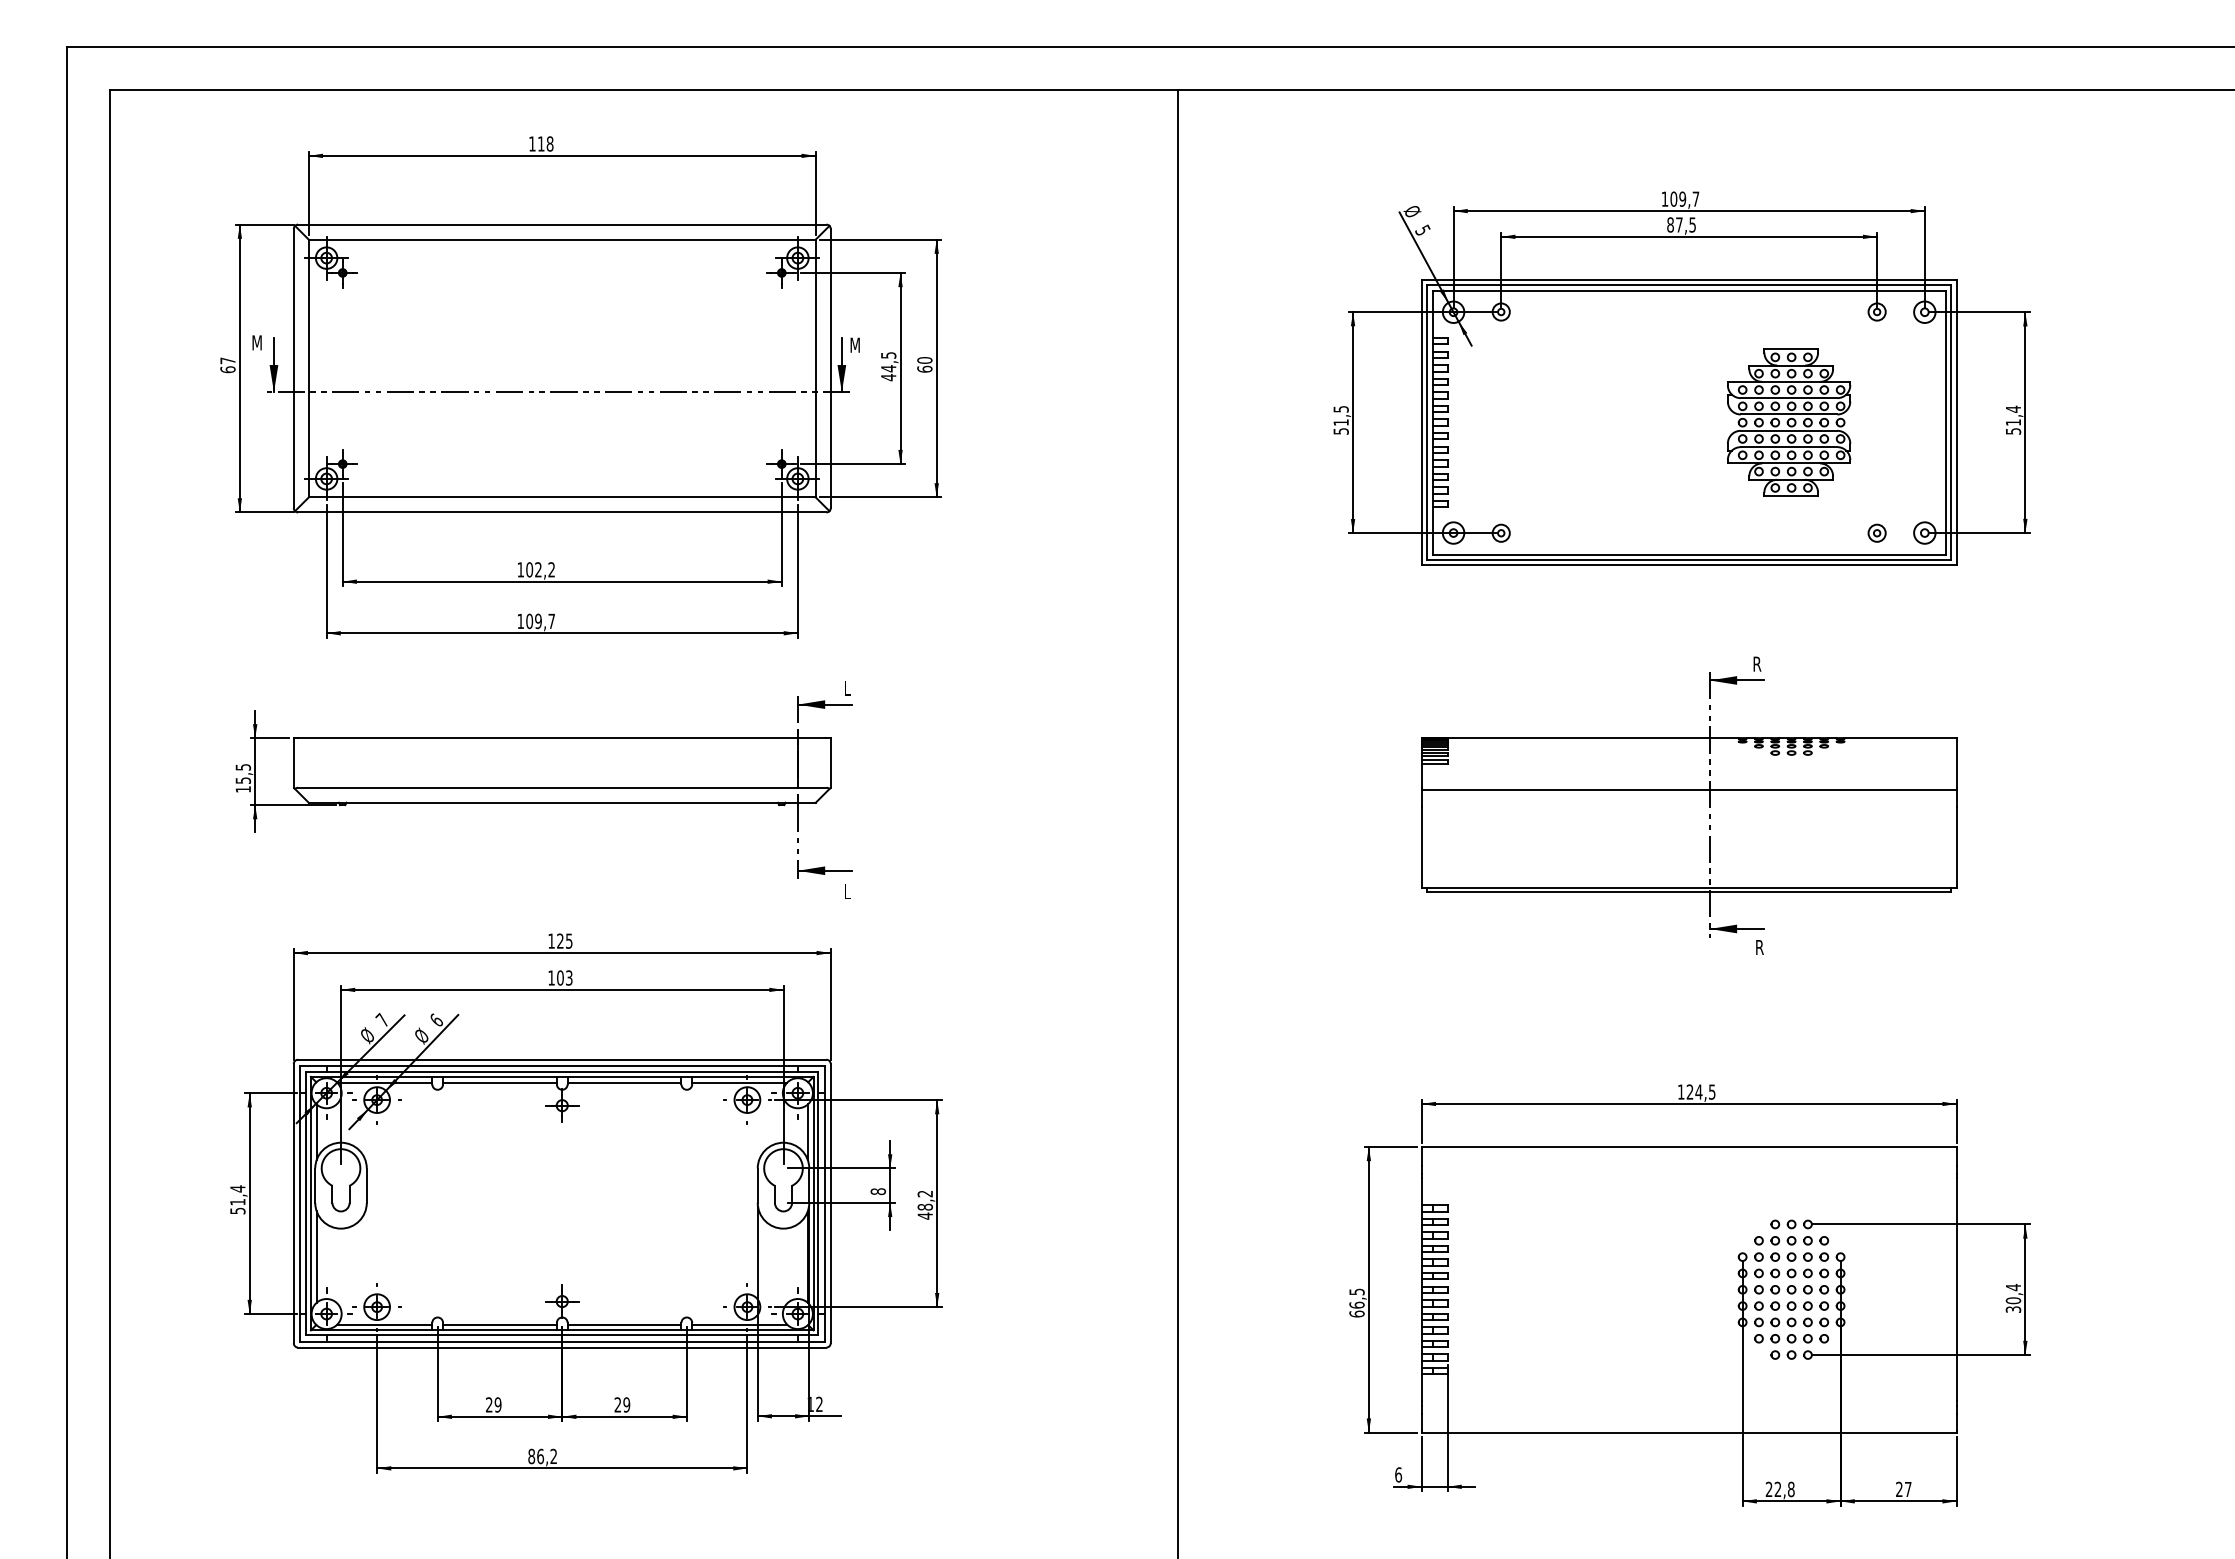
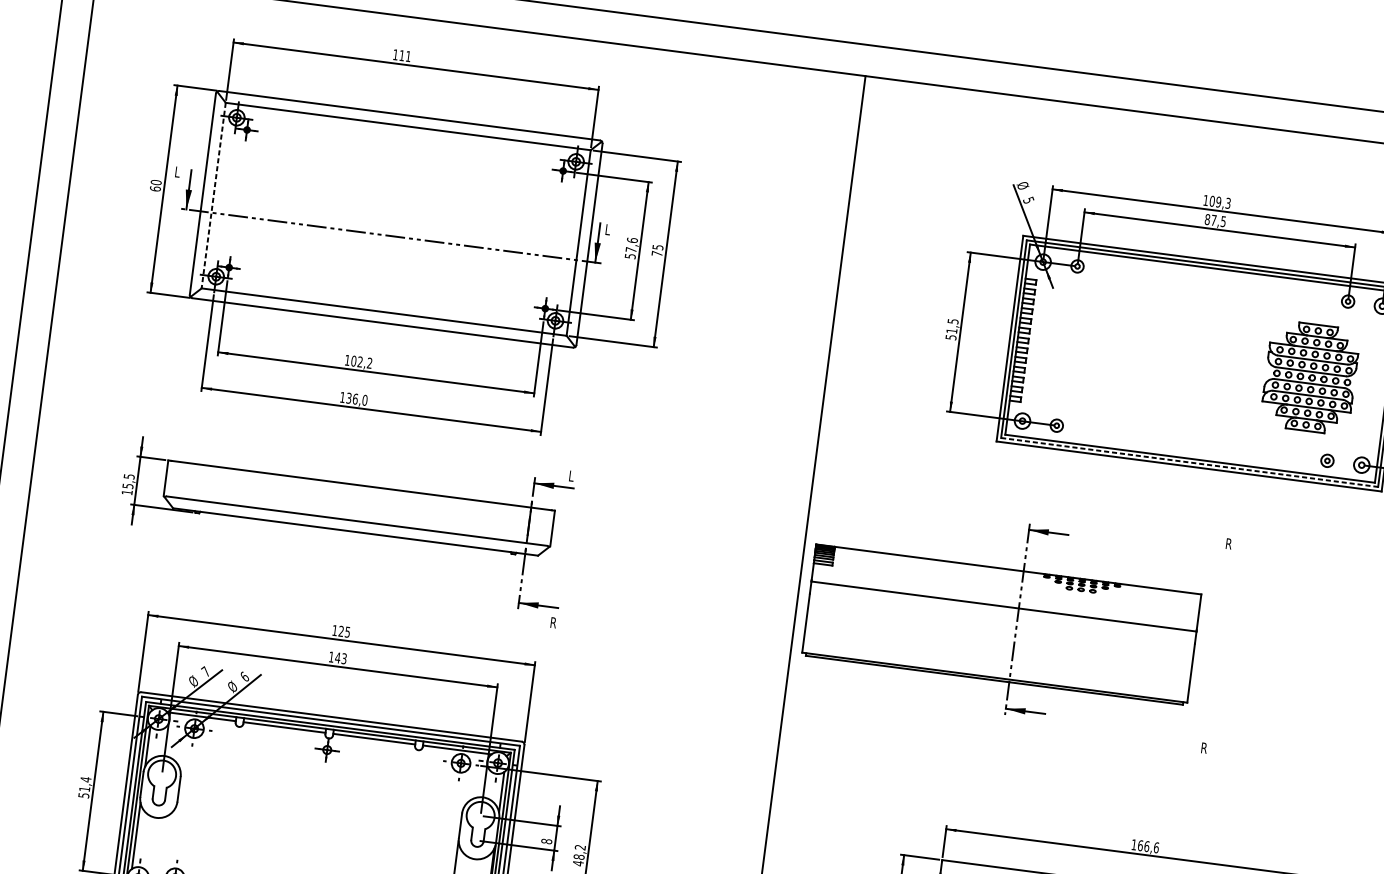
text: (549, 143) -> (408, 56), 118 -> 111
text: (1695, 198) -> (1227, 202), 109,7 -> 109,3
text: (256, 342) -> (178, 171), M -> L
text: (854, 344) -> (608, 229), M -> L
text: (227, 360) -> (155, 182), 67 -> 60
text: (924, 364) -> (657, 250), 60 -> 75
text: (888, 366) -> (631, 248), 44,5 -> 57,6
line: (308, 368) -> (213, 195), solid -> dashed
part: (1789, 422) -> (1310, 377), moved
line: (1689, 559) -> (1189, 462), solid -> dashed
text: (540, 621) -> (356, 399), 109,7 -> 136,0
part: (1689, 804) -> (1002, 617), moved
text: (848, 891) -> (553, 622), L -> R
text: (560, 977) -> (337, 657), 103 -> 143
text: (1700, 1091) -> (1148, 846), 124,5 -> 166,6

